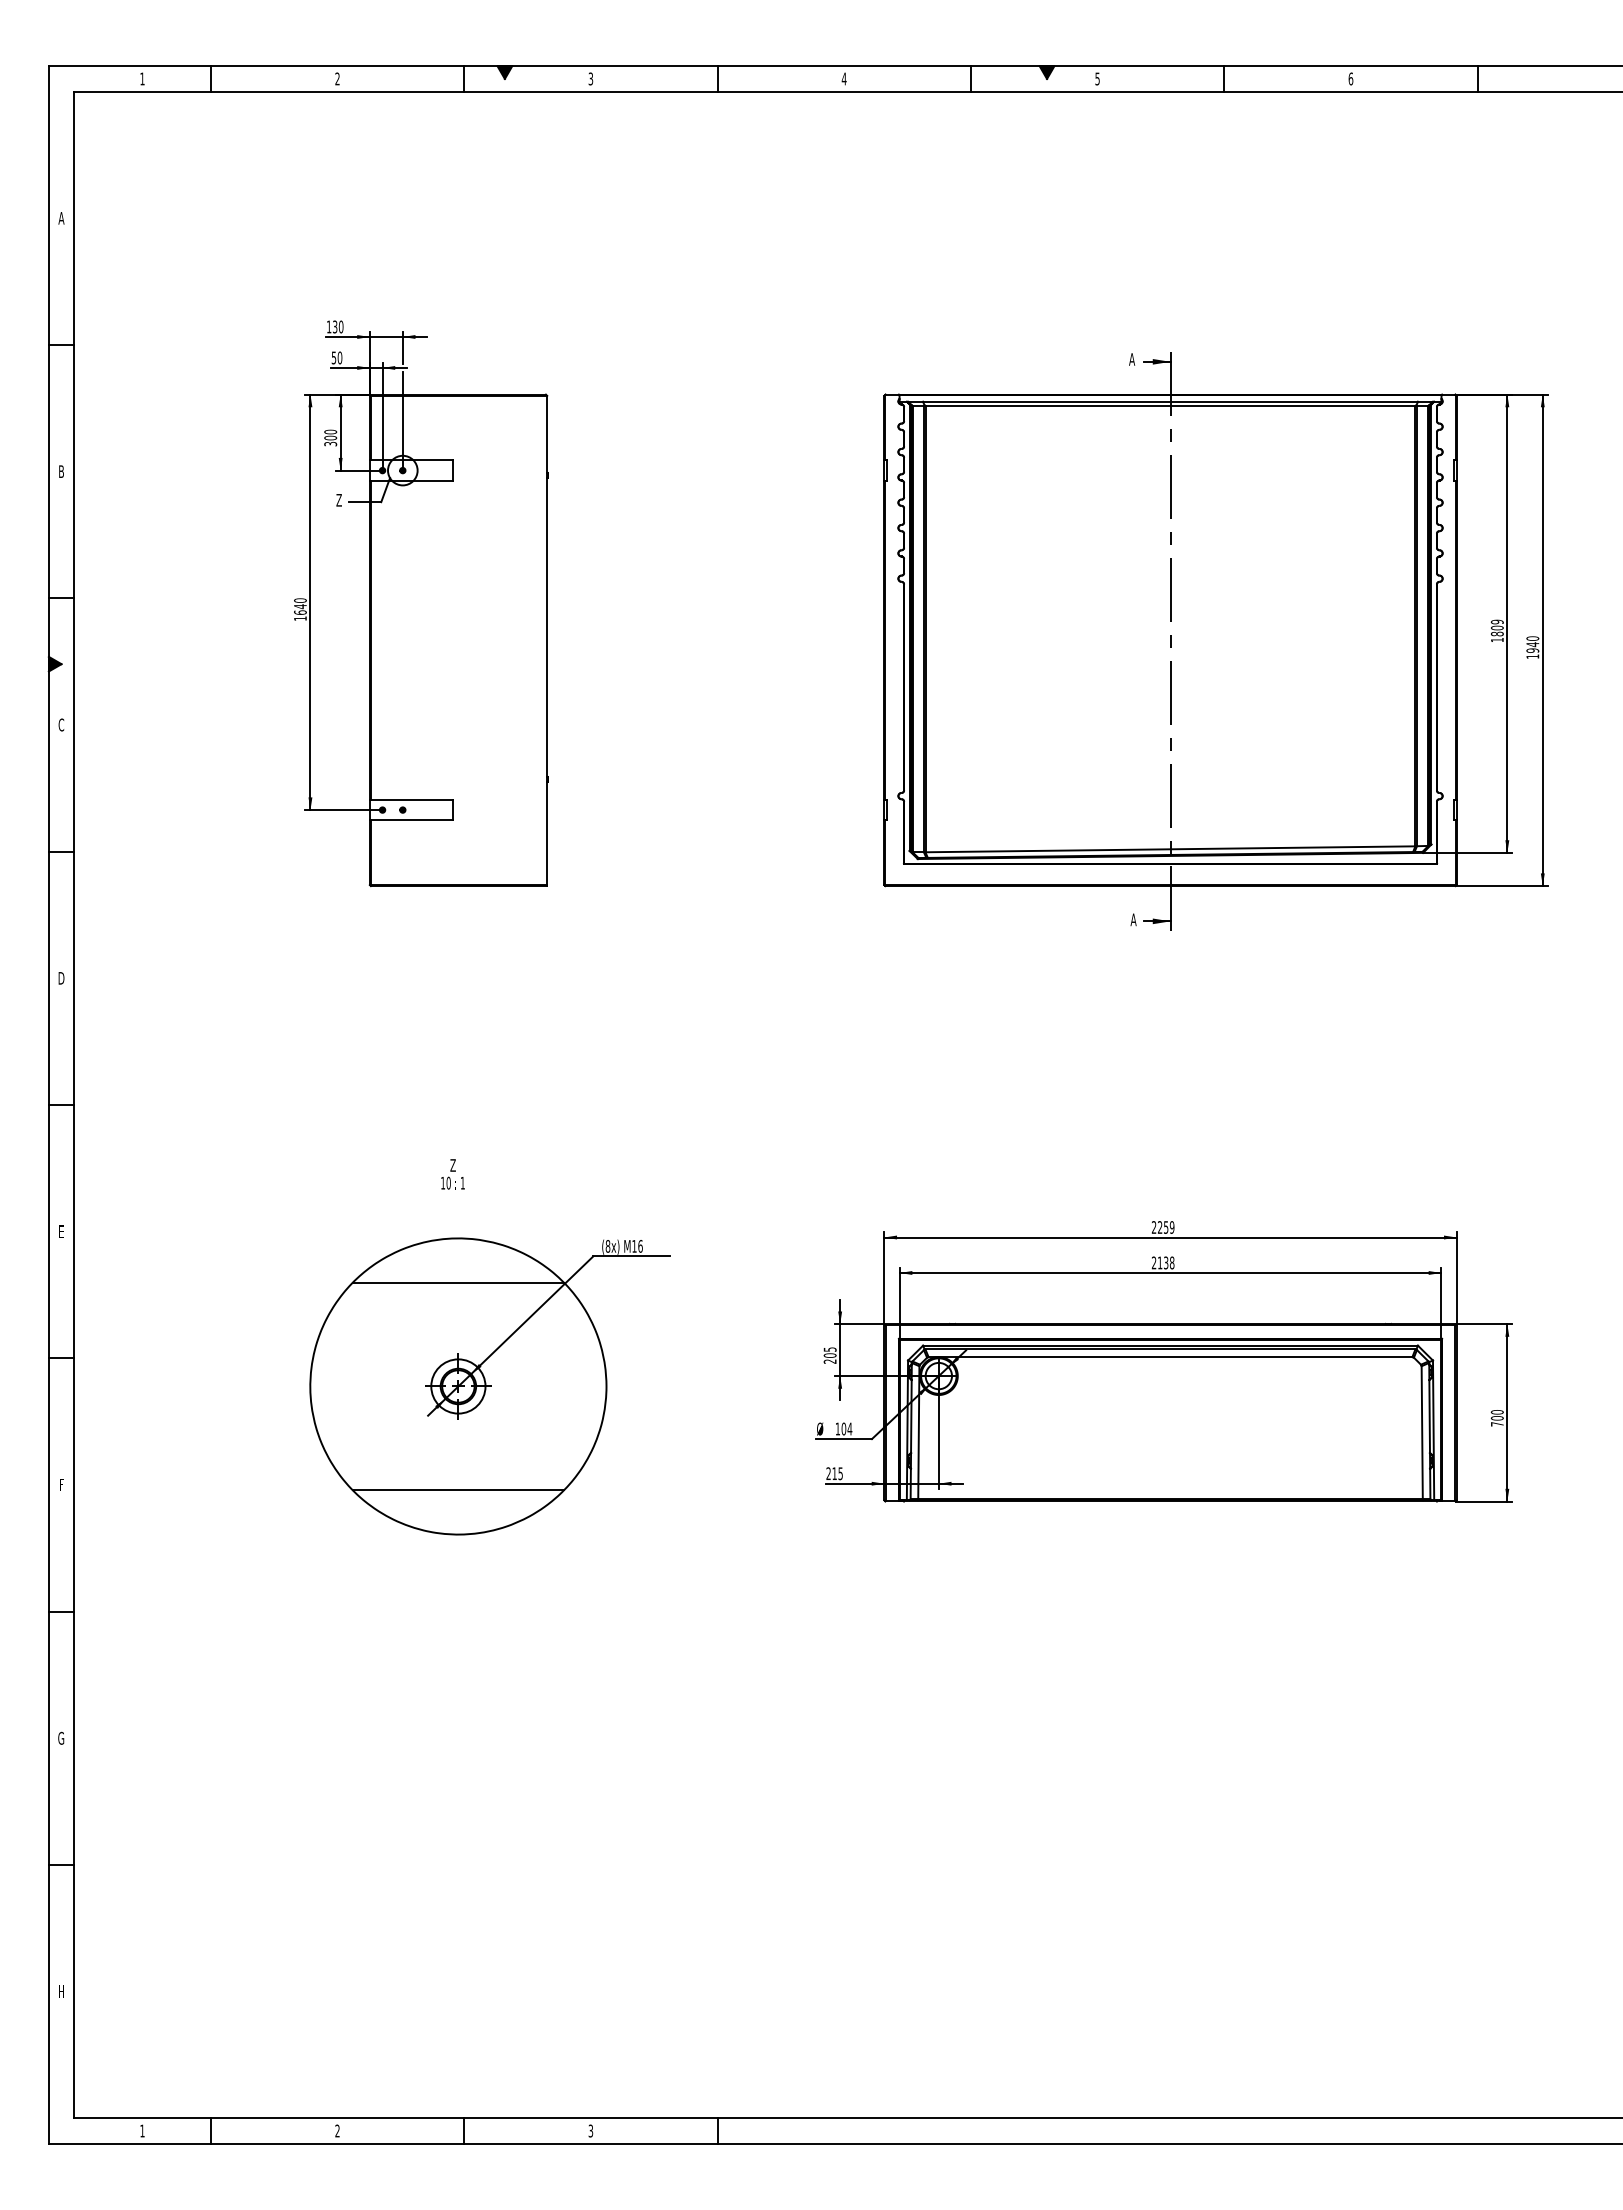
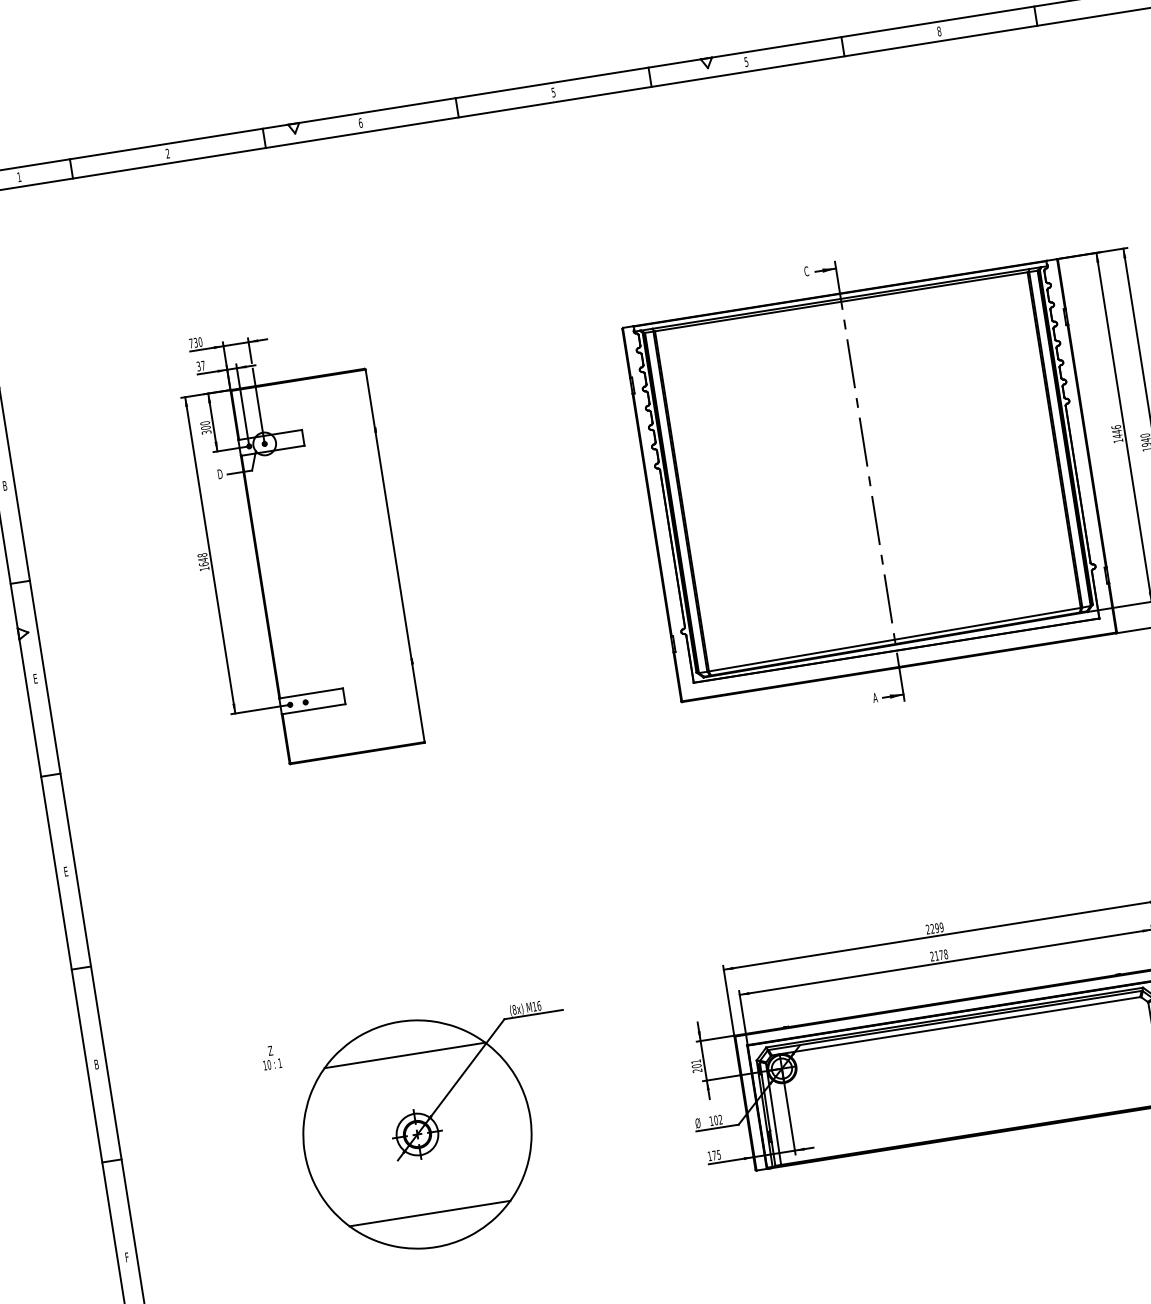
fill: (504, 72) -> (294, 128), removed
fill: (1046, 72) -> (706, 63), removed
text: (590, 78) -> (360, 122), 3 -> 6
text: (843, 78) -> (552, 92), 4 -> 5
text: (1350, 78) -> (938, 31), 6 -> 8
text: (329, 326) -> (191, 343), 130 -> 730
text: (337, 357) -> (201, 365), 50 -> 37
text: (1132, 359) -> (806, 271), A -> C
text: (339, 500) -> (220, 474), Z -> D
text: (300, 600) -> (202, 555), 1640 -> 1648
text: (1496, 627) -> (1116, 431), 1809 -> 1446
fill: (54, 663) -> (22, 632), removed
text: (61, 724) -> (35, 678), C -> E
text: (61, 978) -> (66, 871), D -> E
text: (452, 1174) -> (271, 1057), moved
text: (1165, 1227) -> (936, 928), 2259 -> 2299
text: (61, 1231) -> (96, 1064), E -> B
text: (1166, 1262) -> (941, 954), 2138 -> 2178
text: (829, 1349) -> (695, 1061), 205 -> 201
text: (849, 1428) -> (720, 1119), 104 -> 102
text: (831, 1473) -> (712, 1155), 215 -> 175

